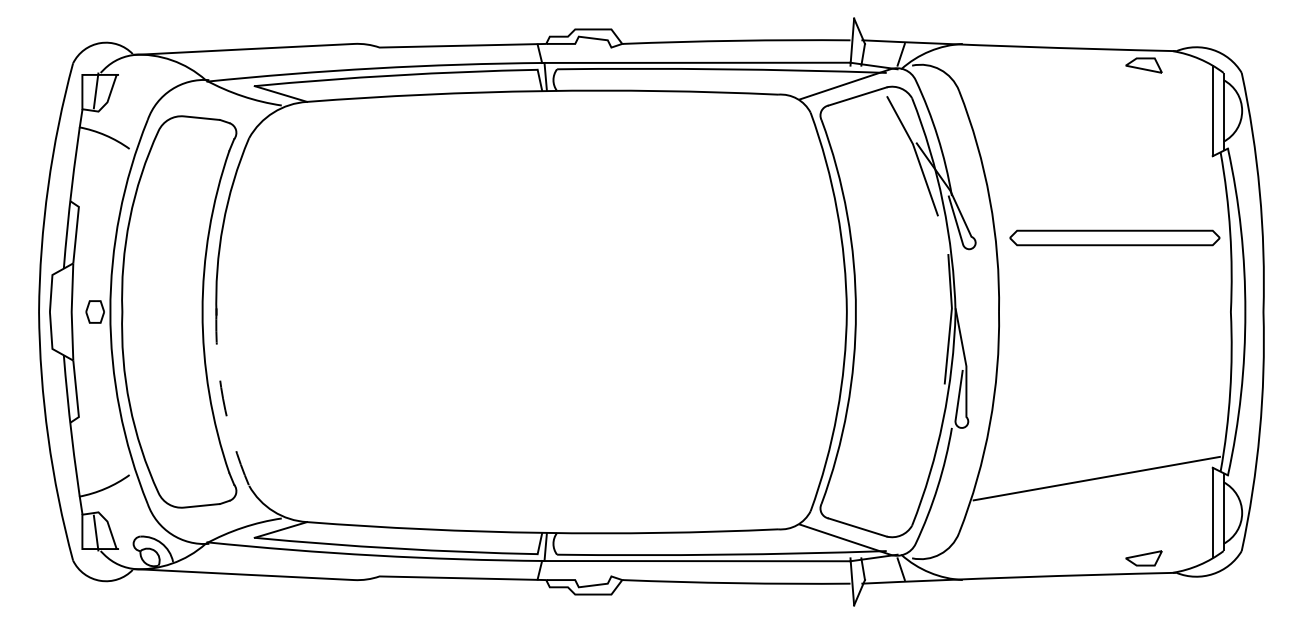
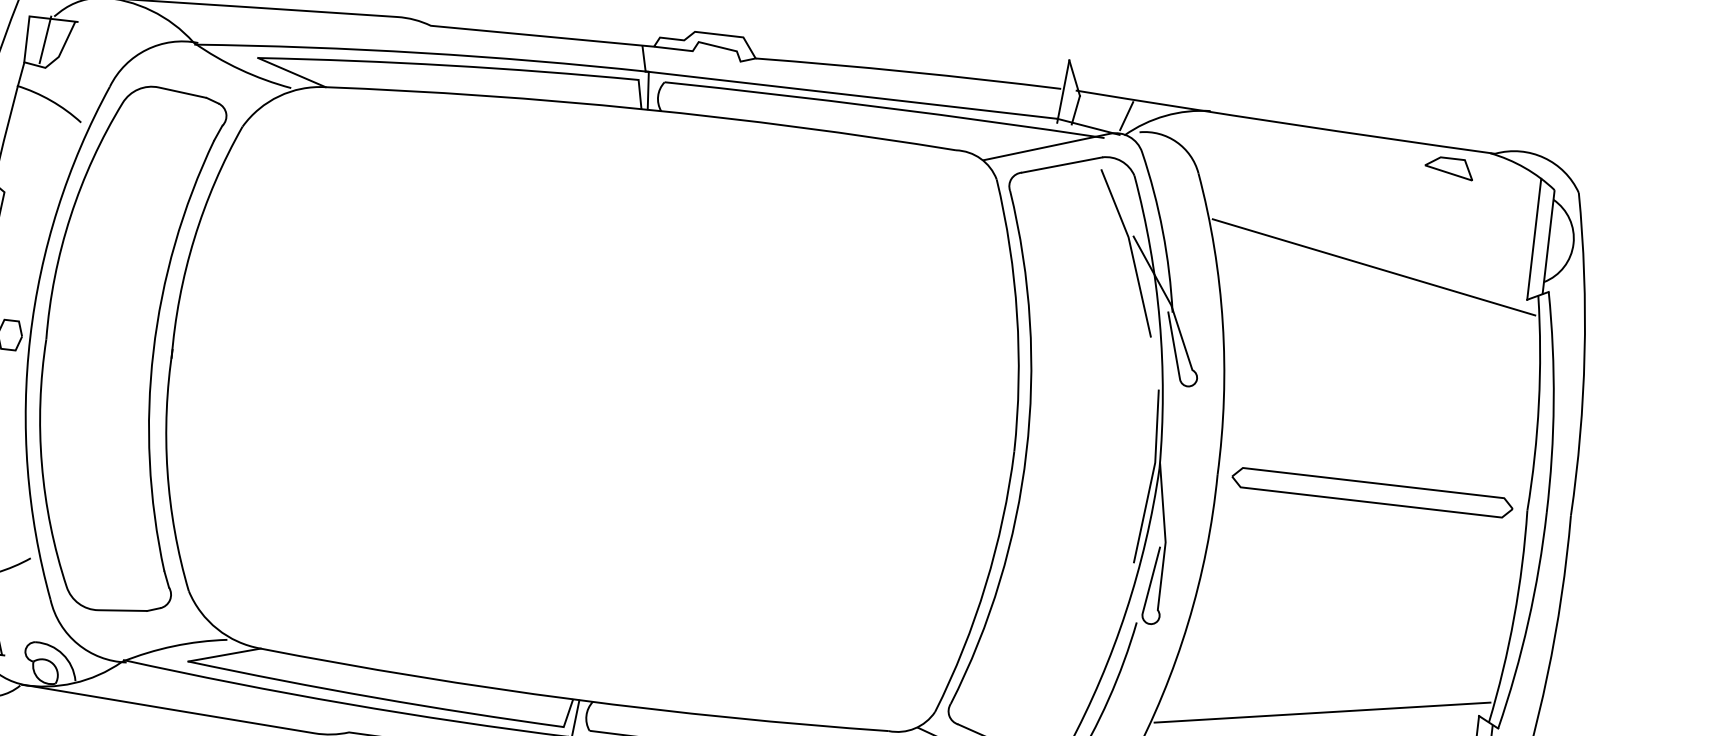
line: (1096, 145) -> (1373, 267), added
part: (1114, 237) -> (1371, 492), moved
arc: (223, 398) -> (168, 470), dashed -> solid

